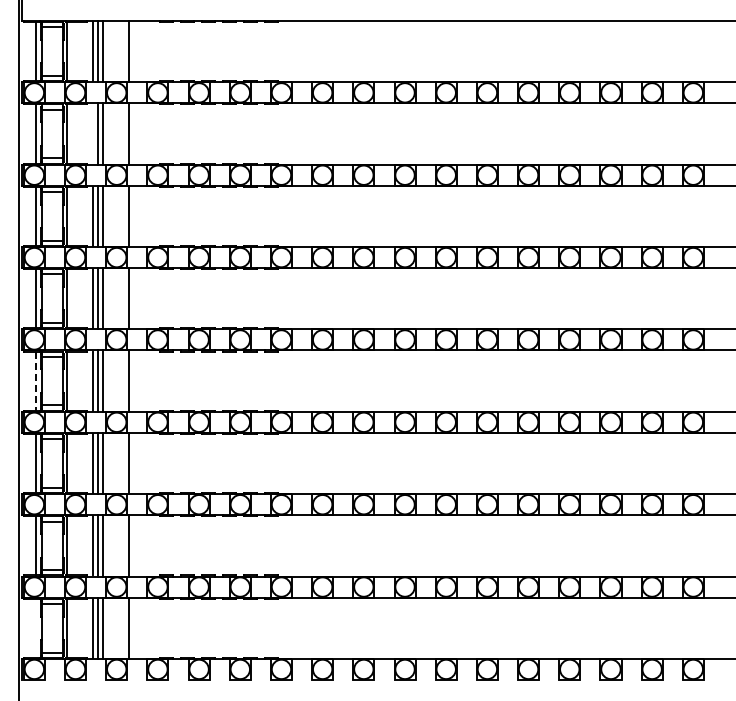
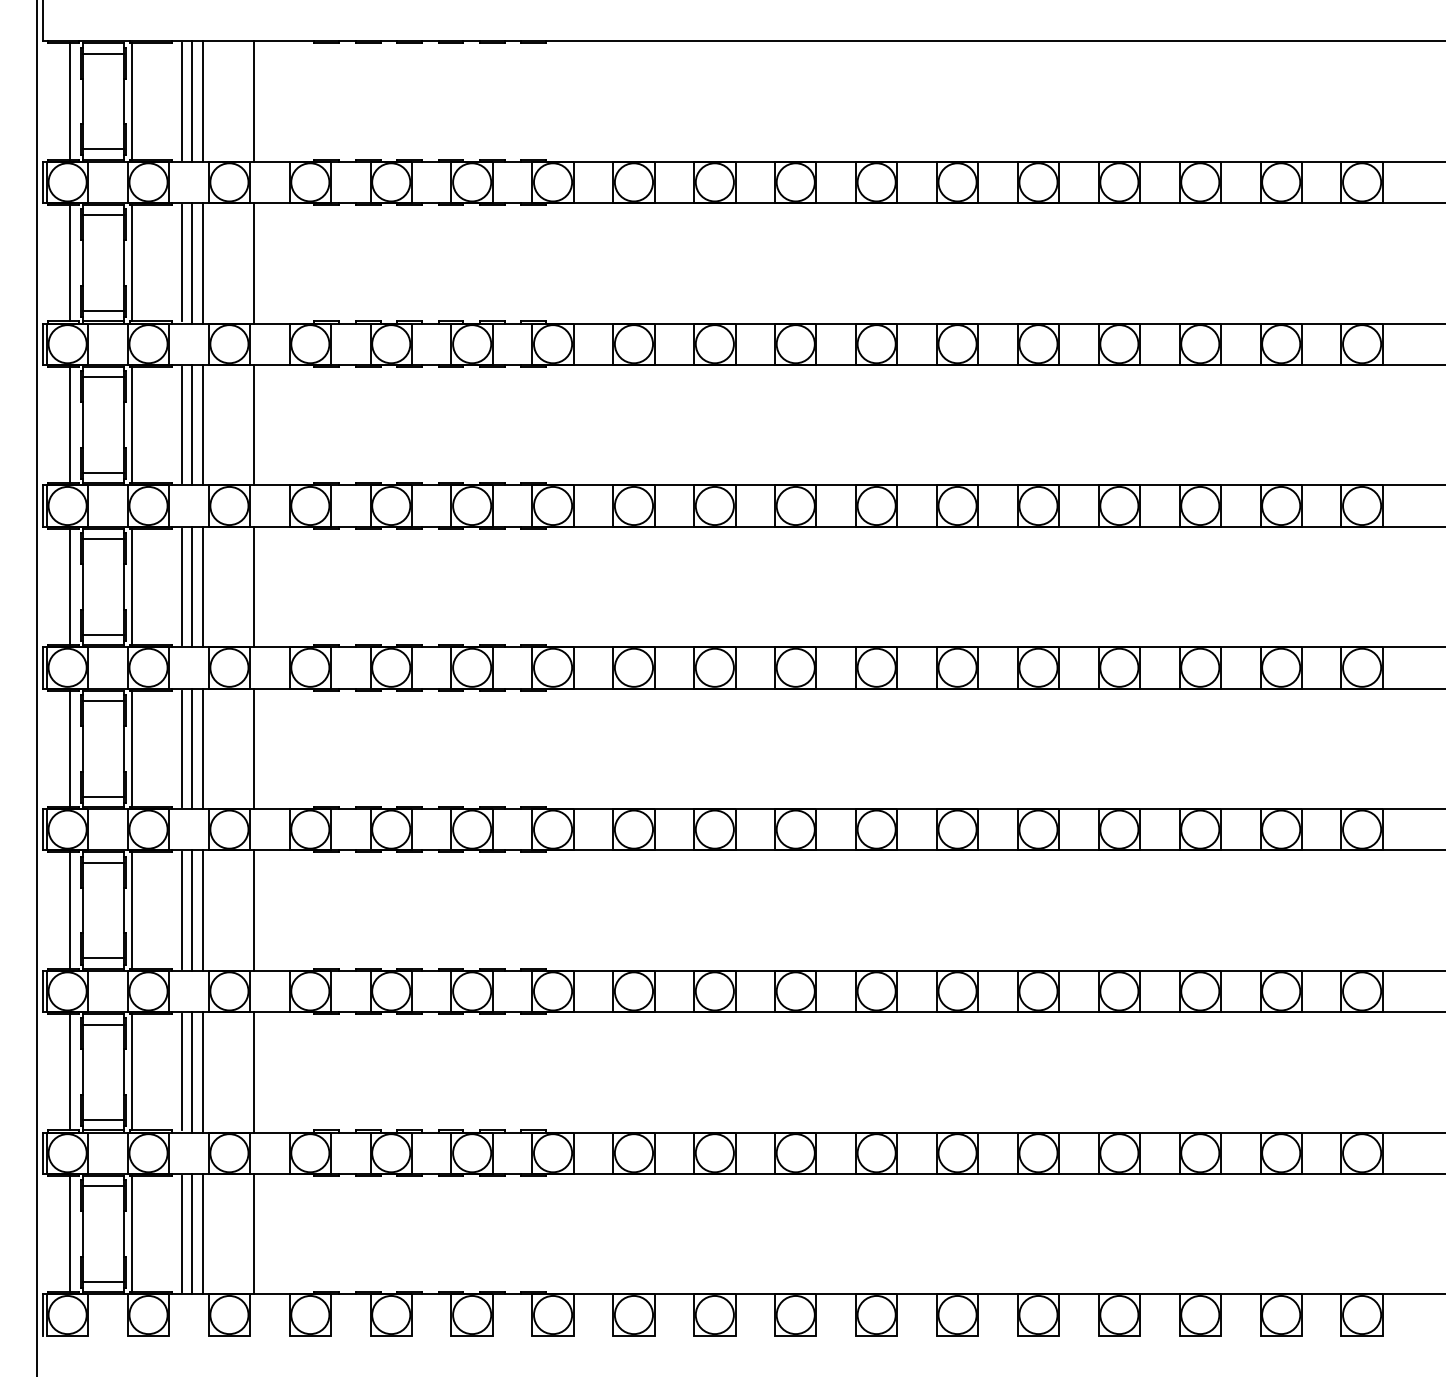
line: (92, 133) -> (181, 262), added
line: (35, 381) -> (69, 749), dashed -> solid
line: (35, 627) -> (69, 1232), added

